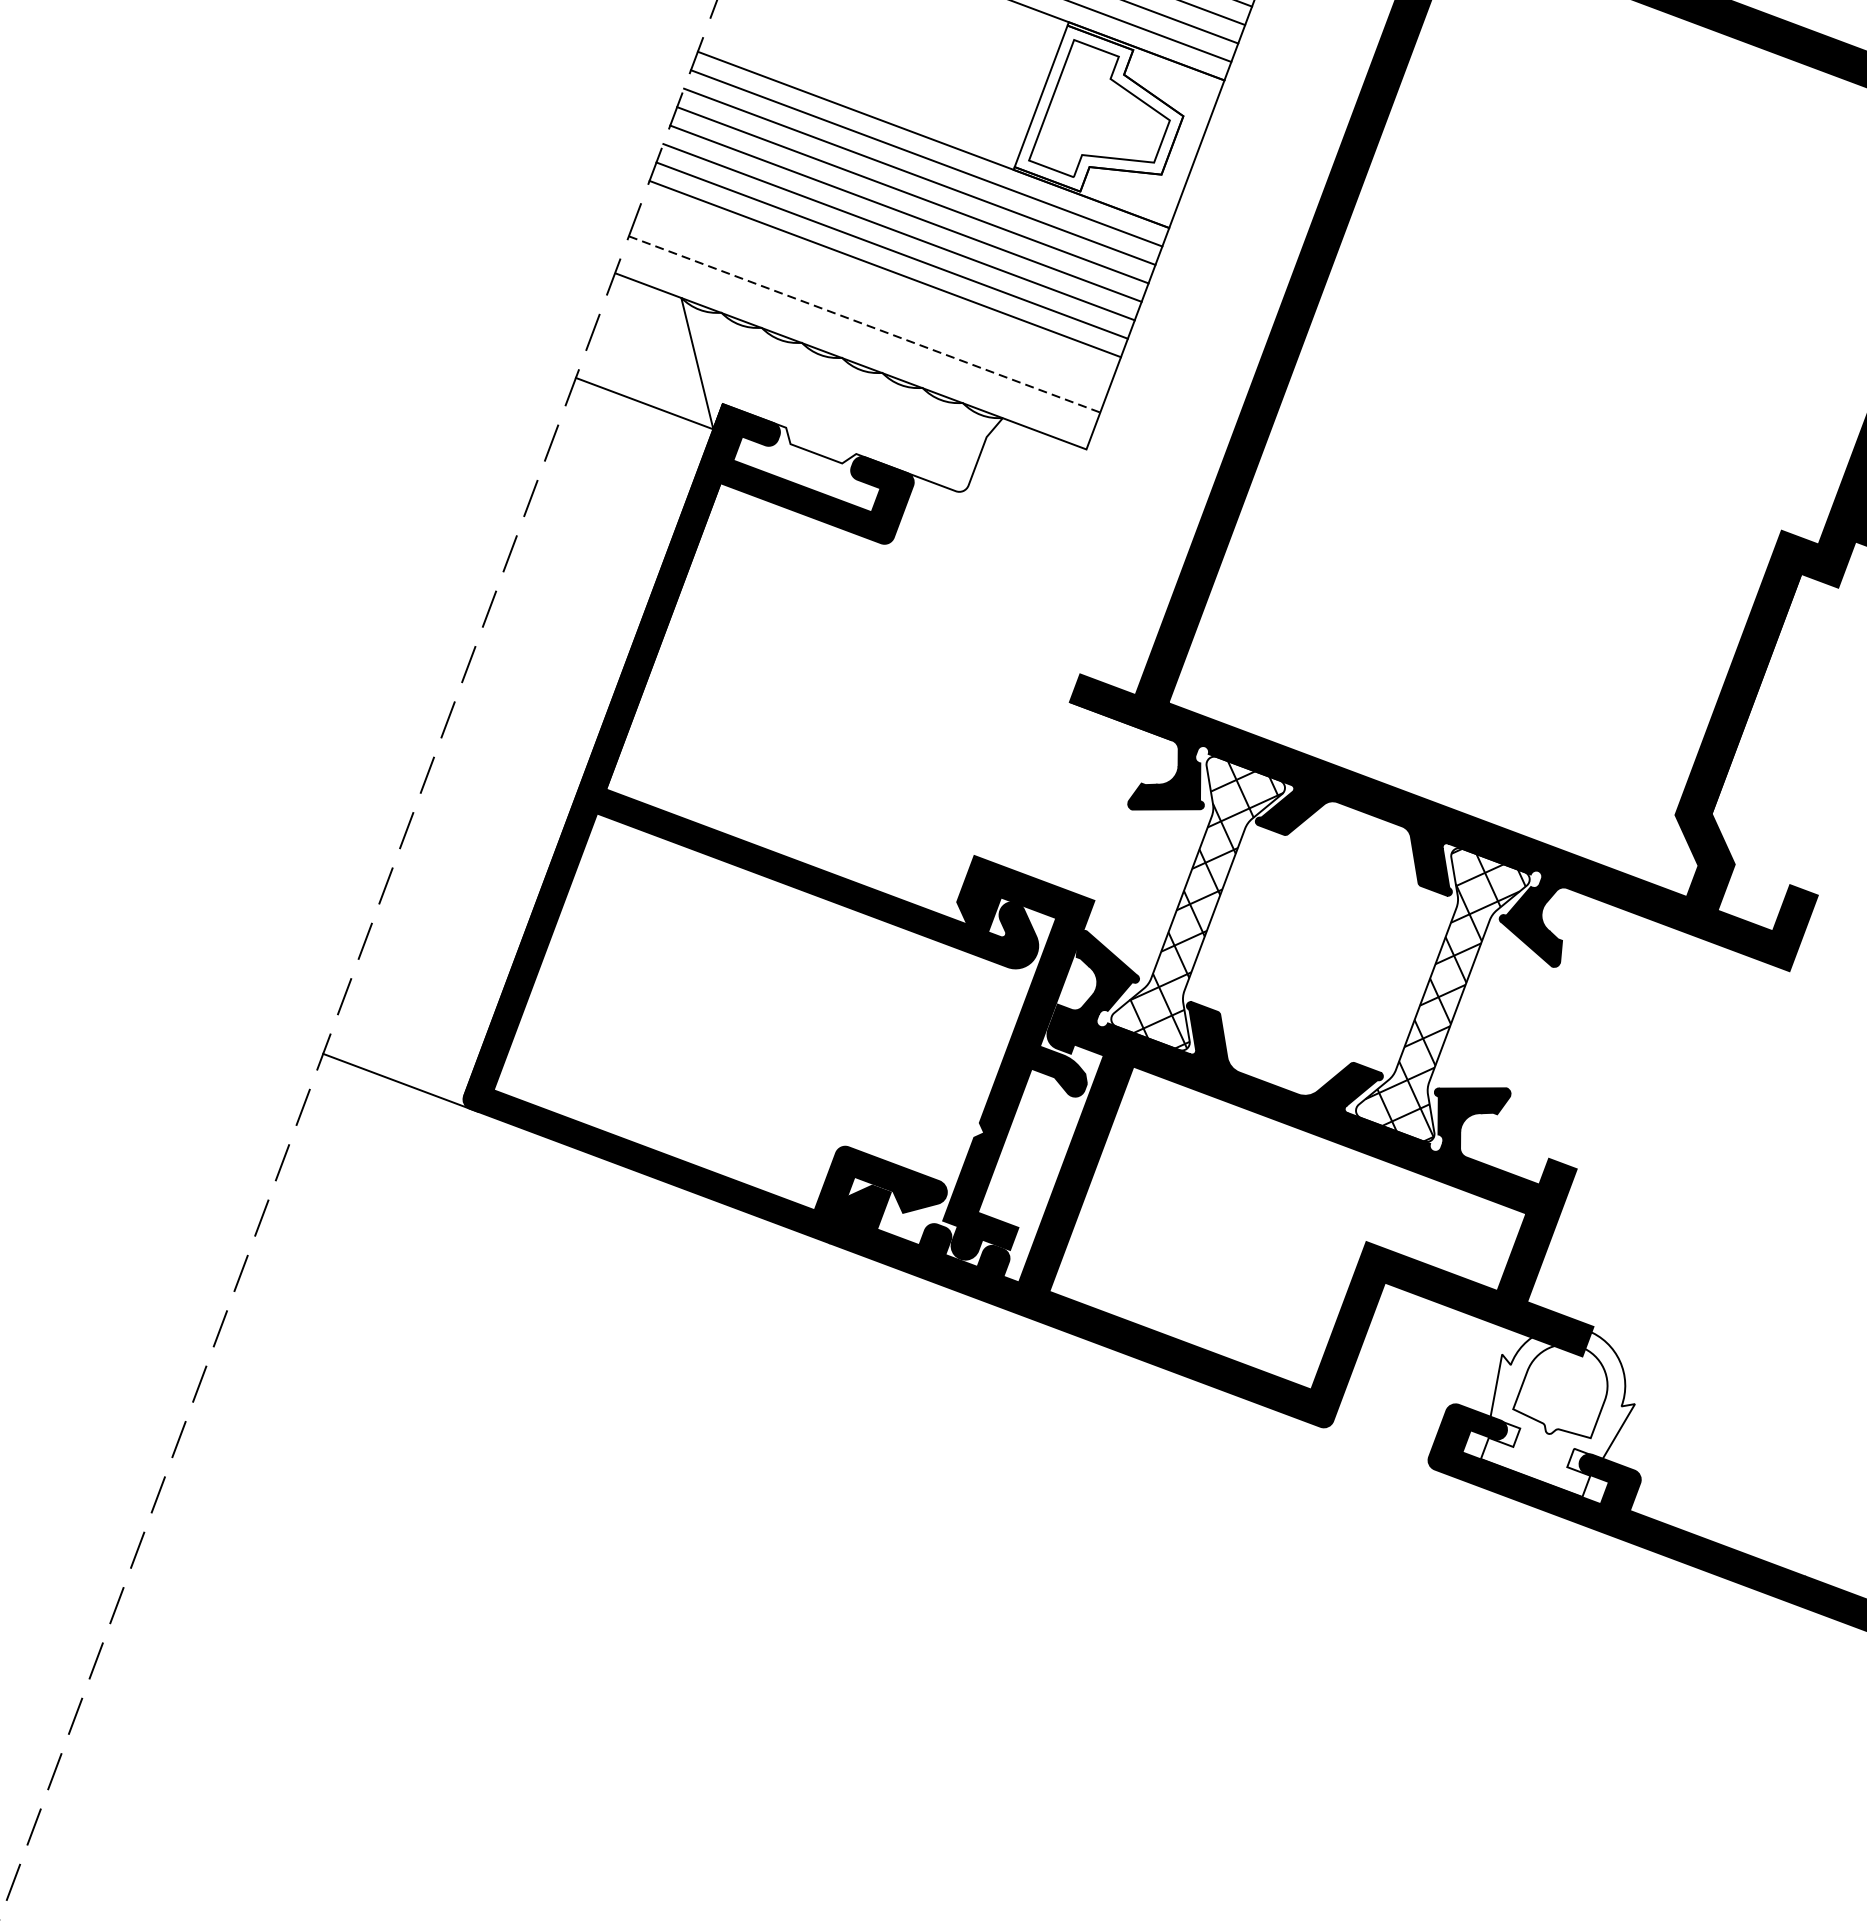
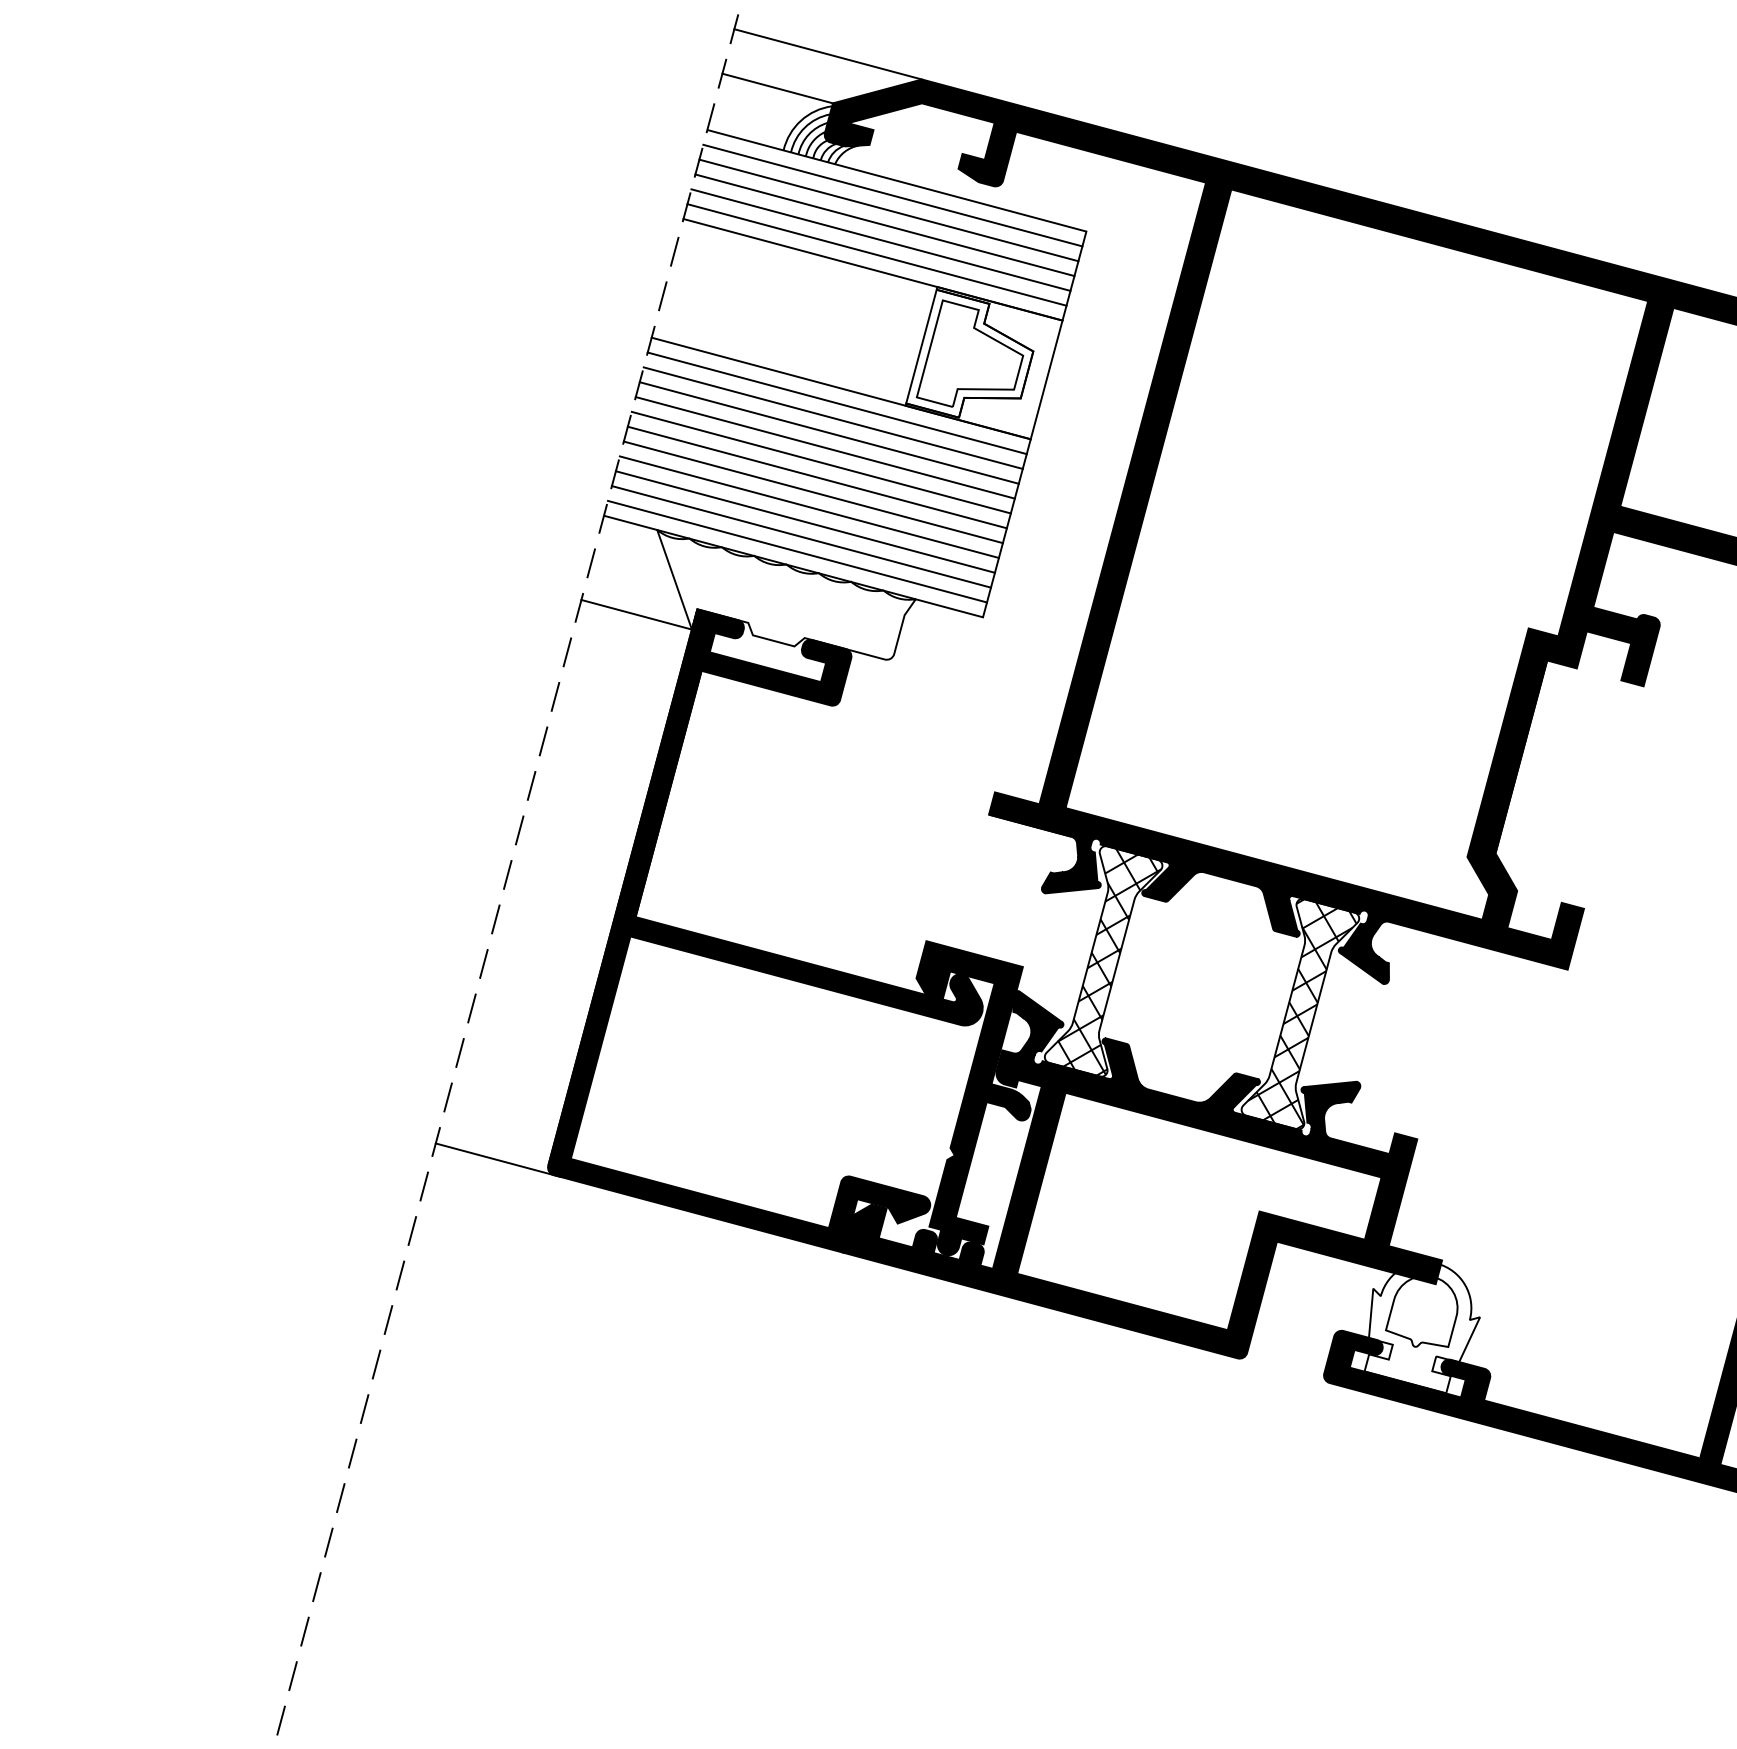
line: (877, 286) -> (808, 506), added
line: (870, 305) -> (804, 521), added
line: (864, 325) -> (801, 537), dashed -> solid
line: (857, 342) -> (797, 551), added

